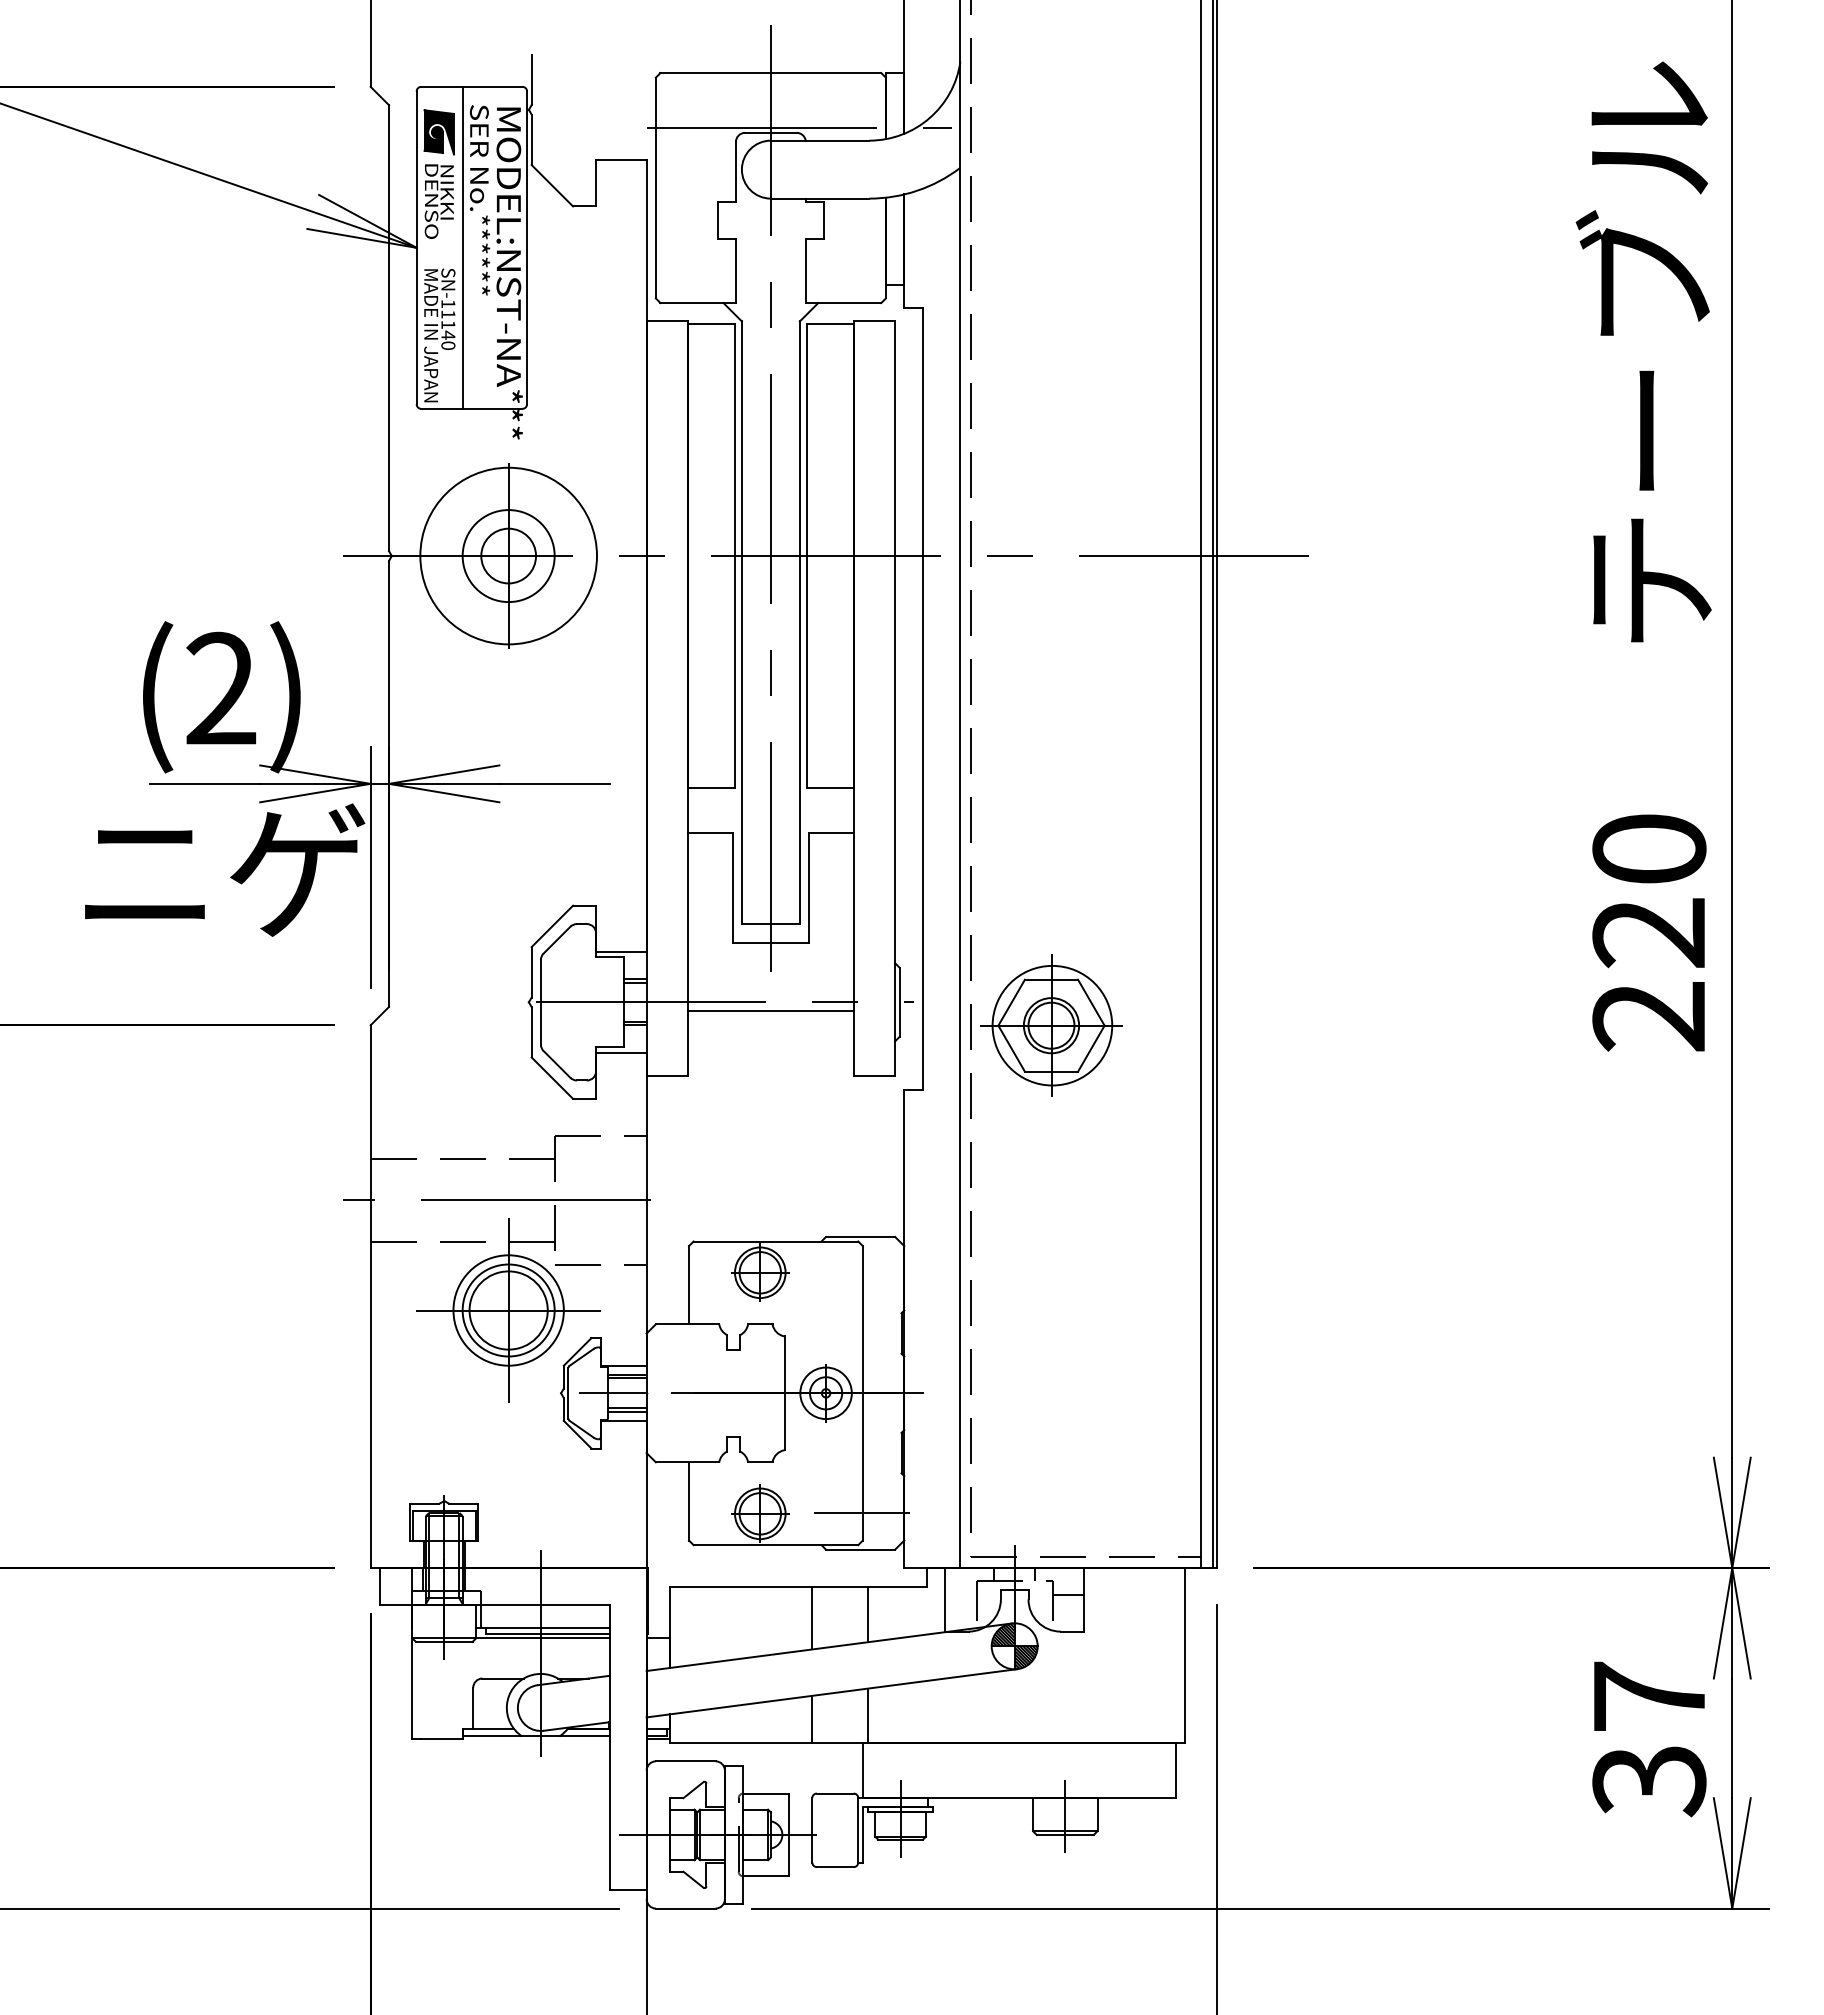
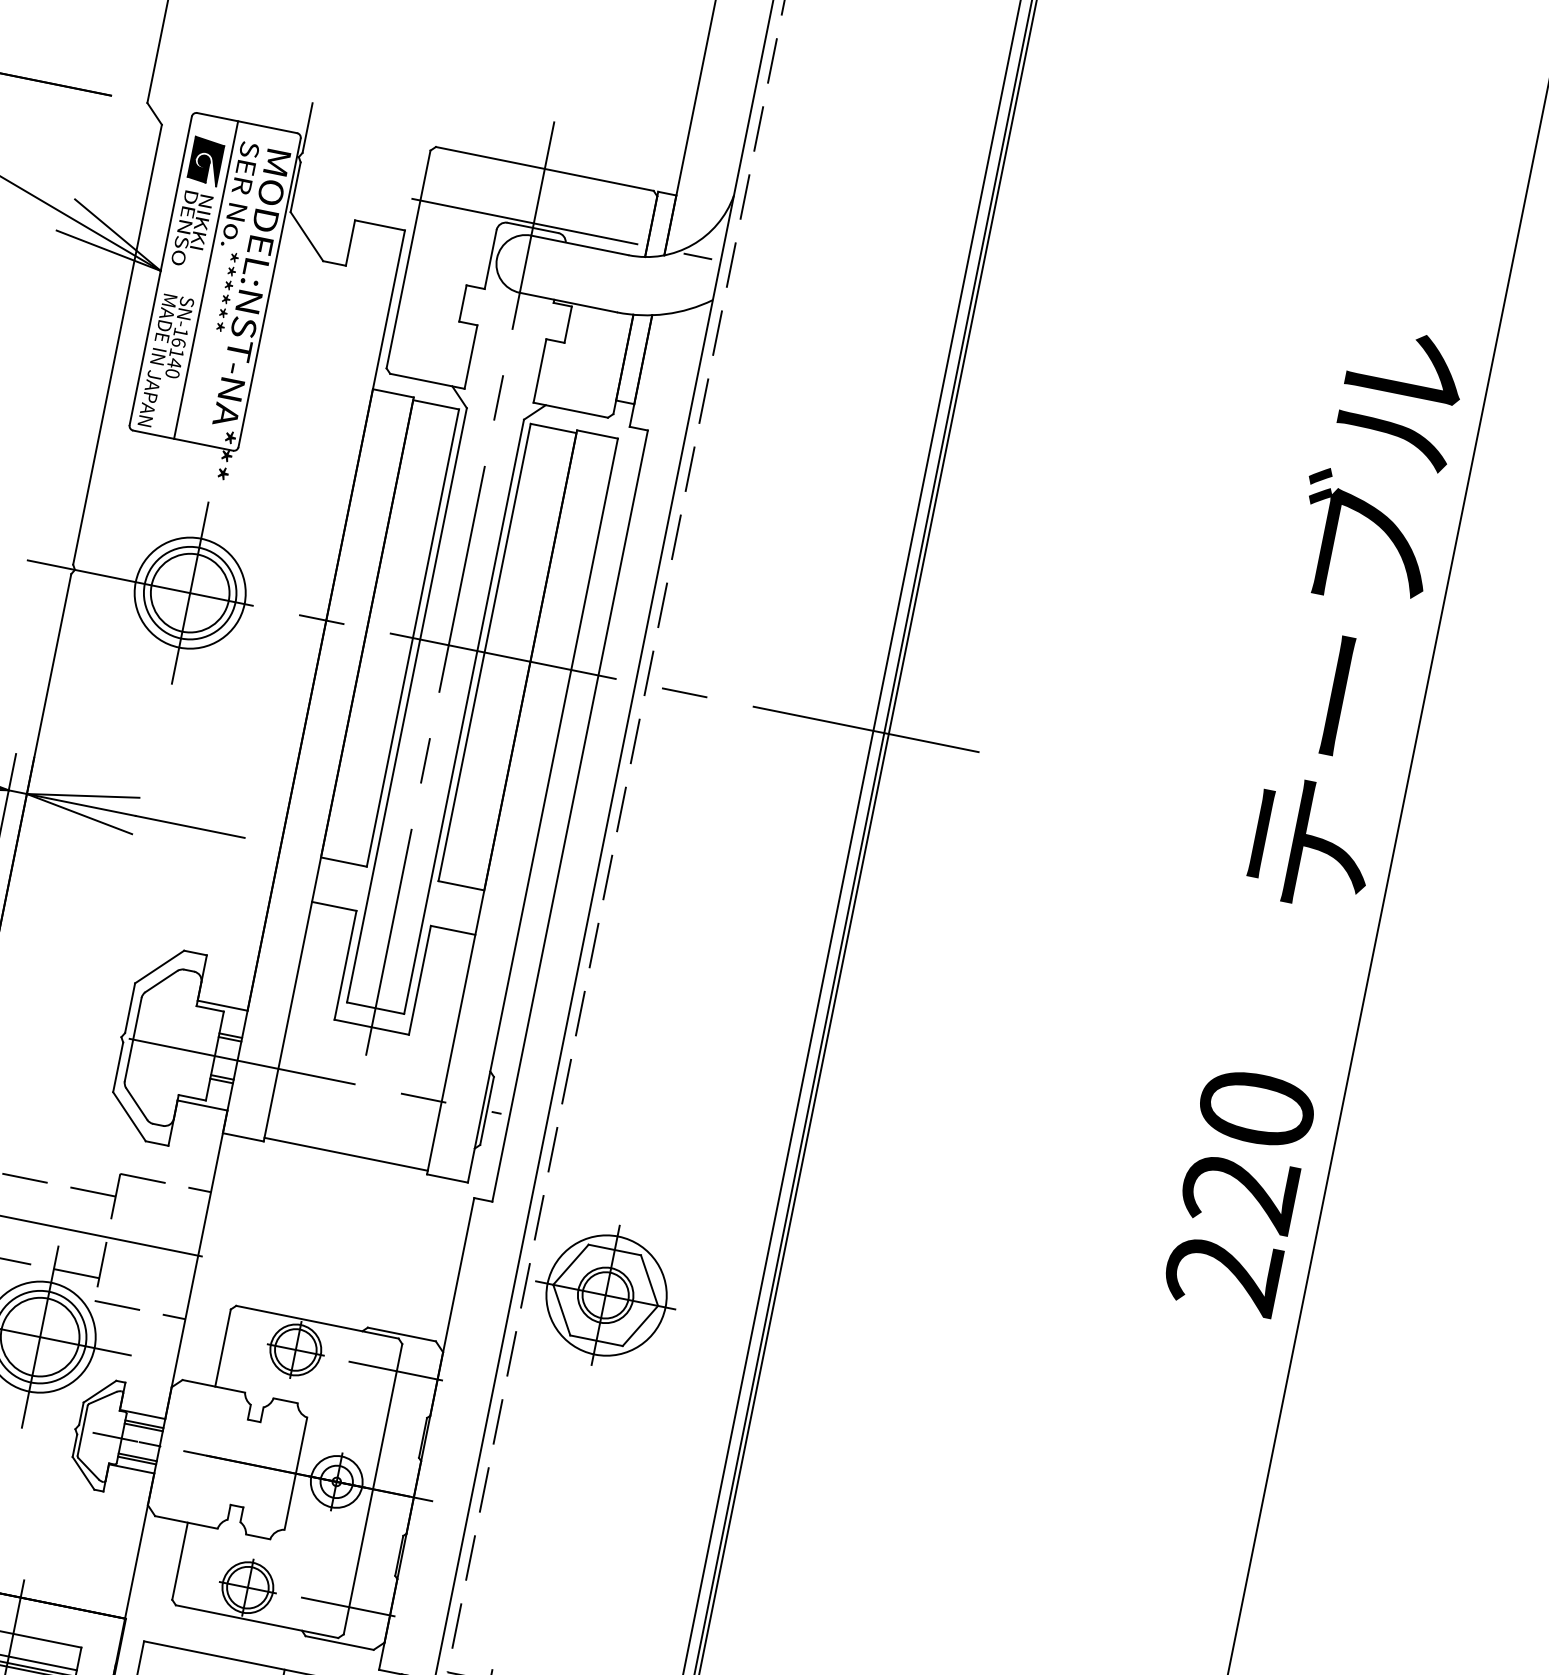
text: (448, 314) -> (178, 342), SN-11140 -> SN-16140
circle: (508, 555) -> (190, 592), size x0.62
circle: (508, 555) -> (190, 592), size x1.43
line: (770, 1011) -> (345, 1154), moved
part: (1051, 1025) -> (605, 1295), moved
line: (861, 1273) -> (395, 1370), added

